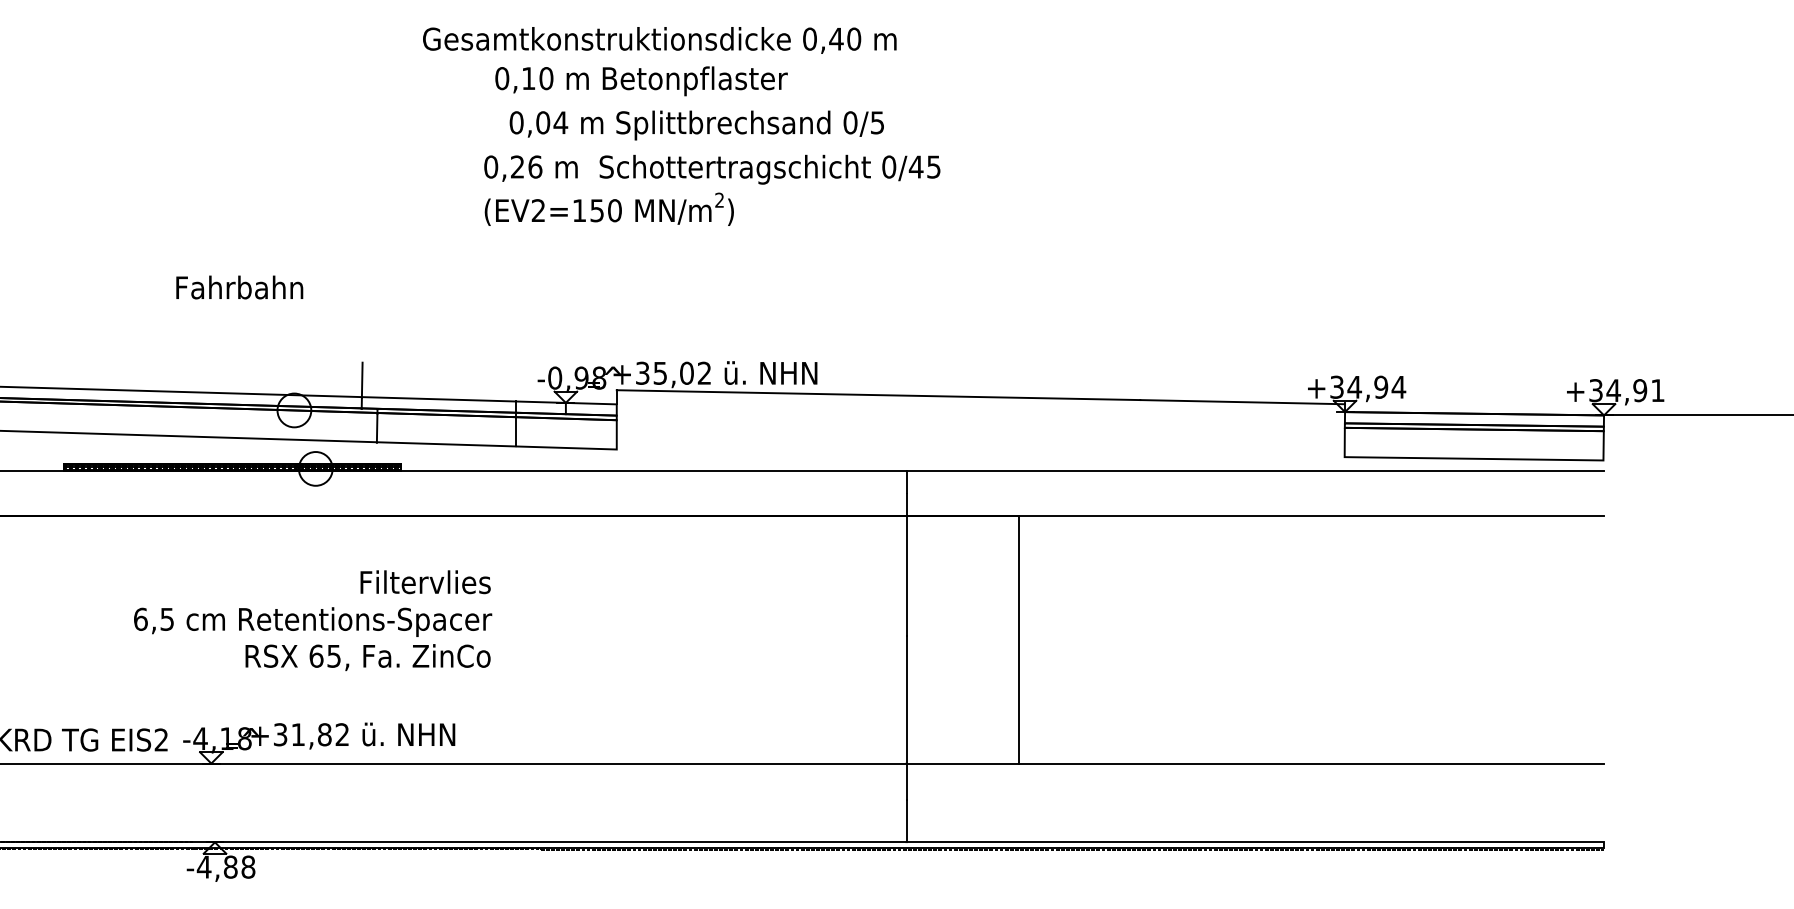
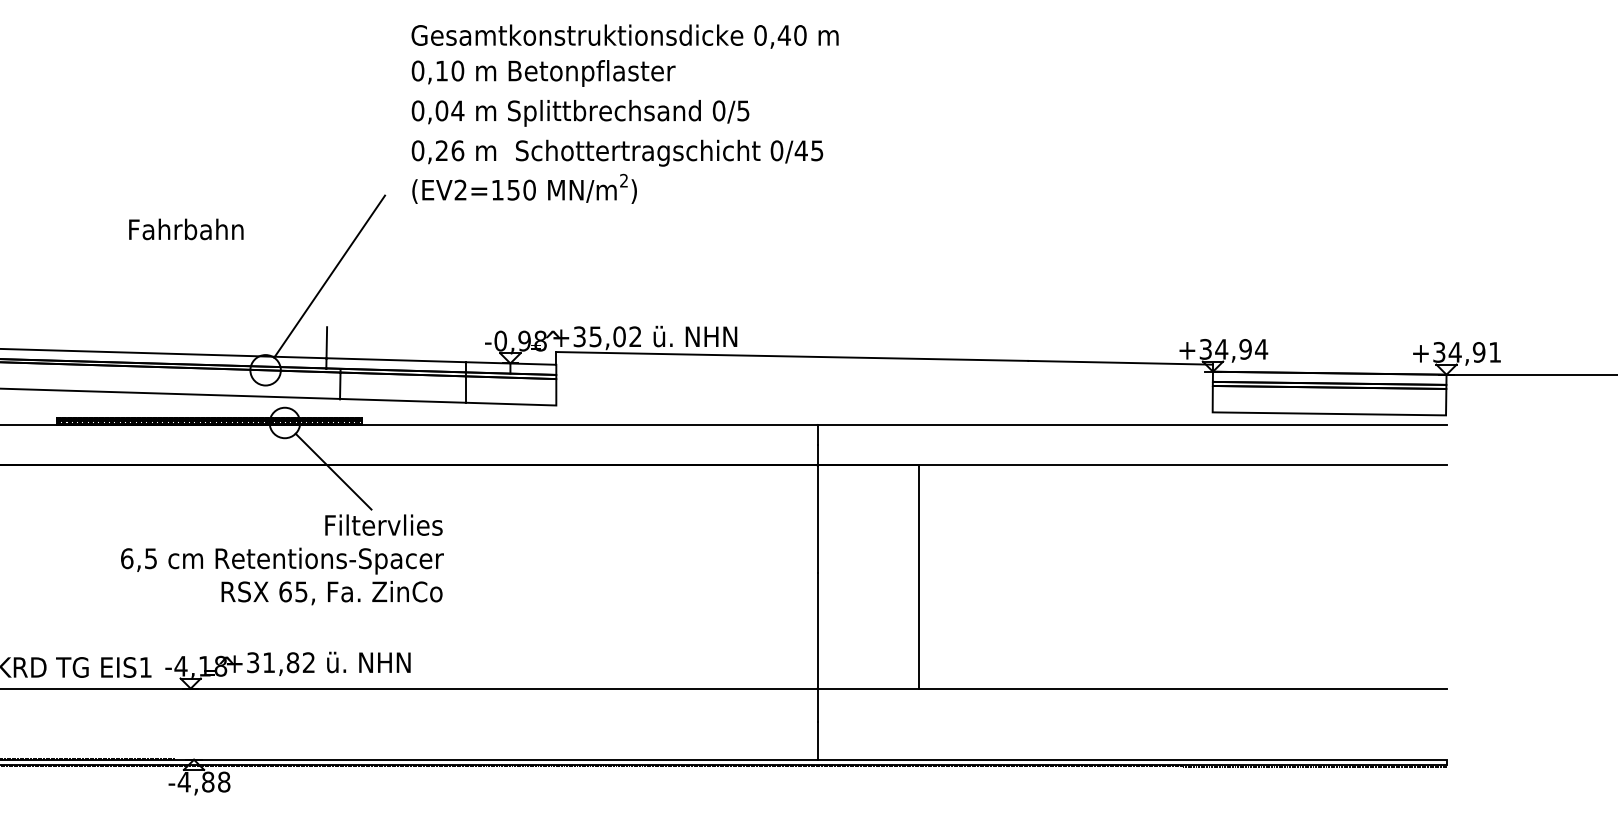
text: (659, 40) -> (624, 36), moved
text: (641, 81) -> (543, 73), moved
text: (696, 125) -> (580, 113), moved
text: (712, 190) -> (617, 171), moved
text: (239, 287) -> (186, 229), moved
line: (365, 306) -> (329, 276), added
line: (369, 522) -> (333, 471), added
text: (161, 740) -> (145, 667), EIS2 -> EIS1

